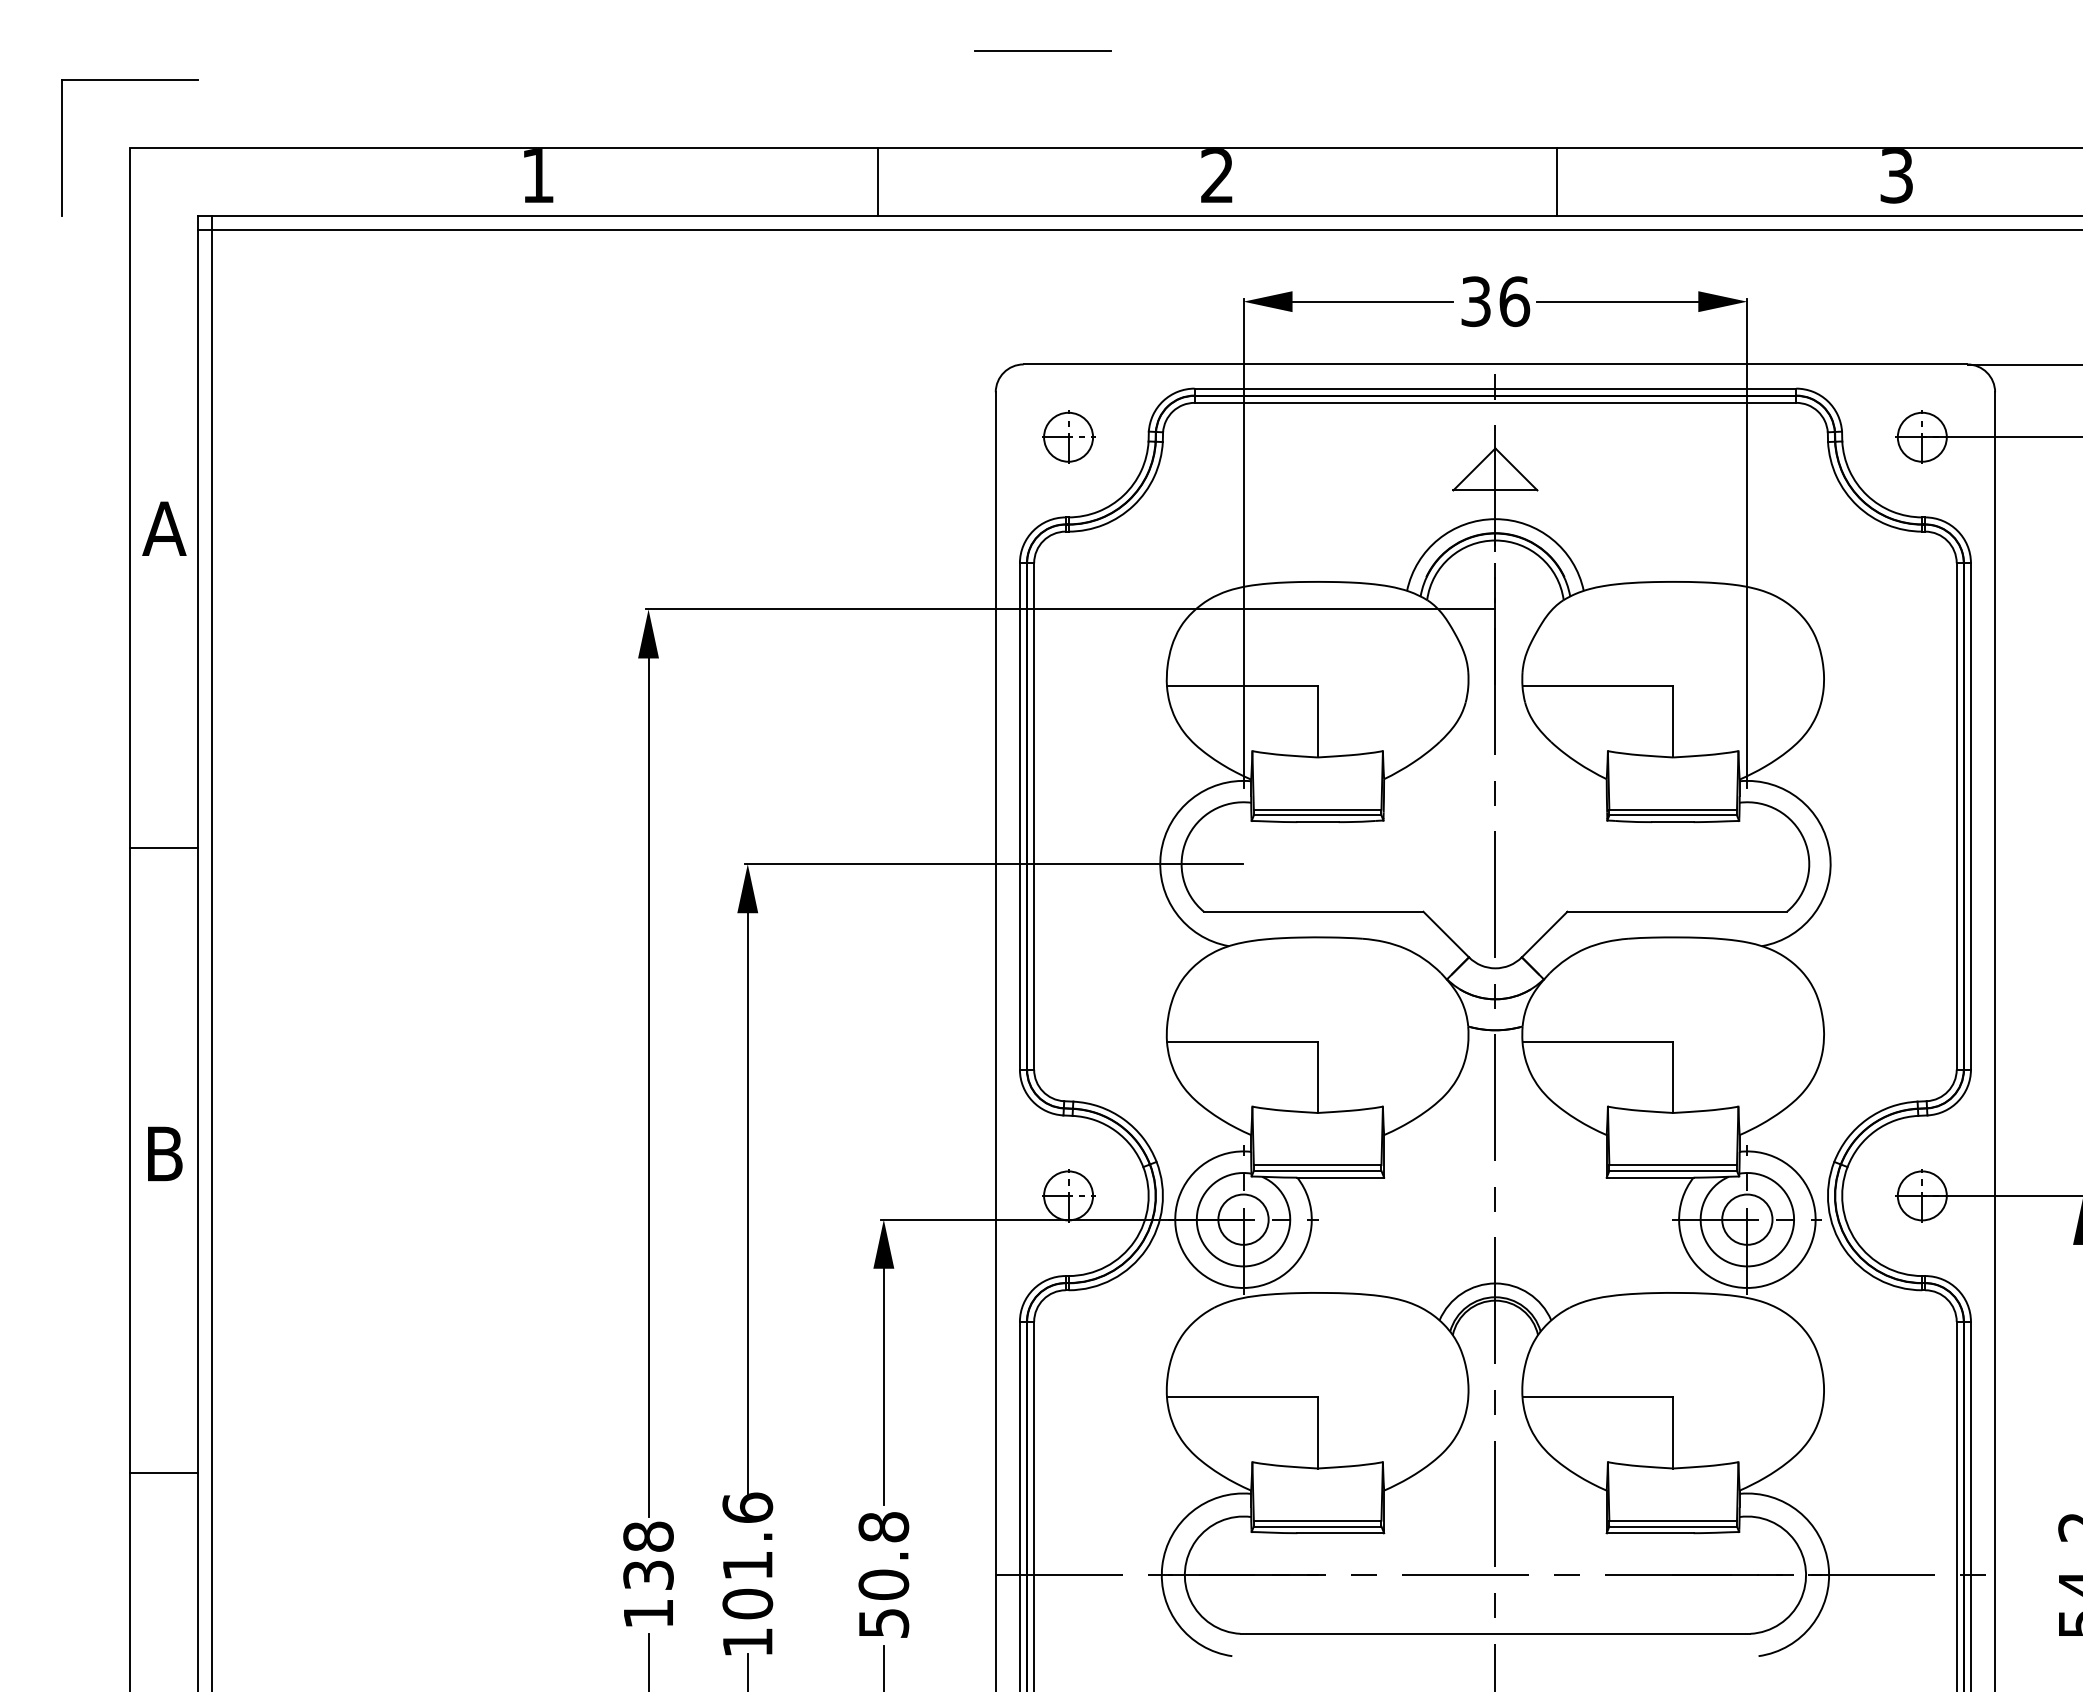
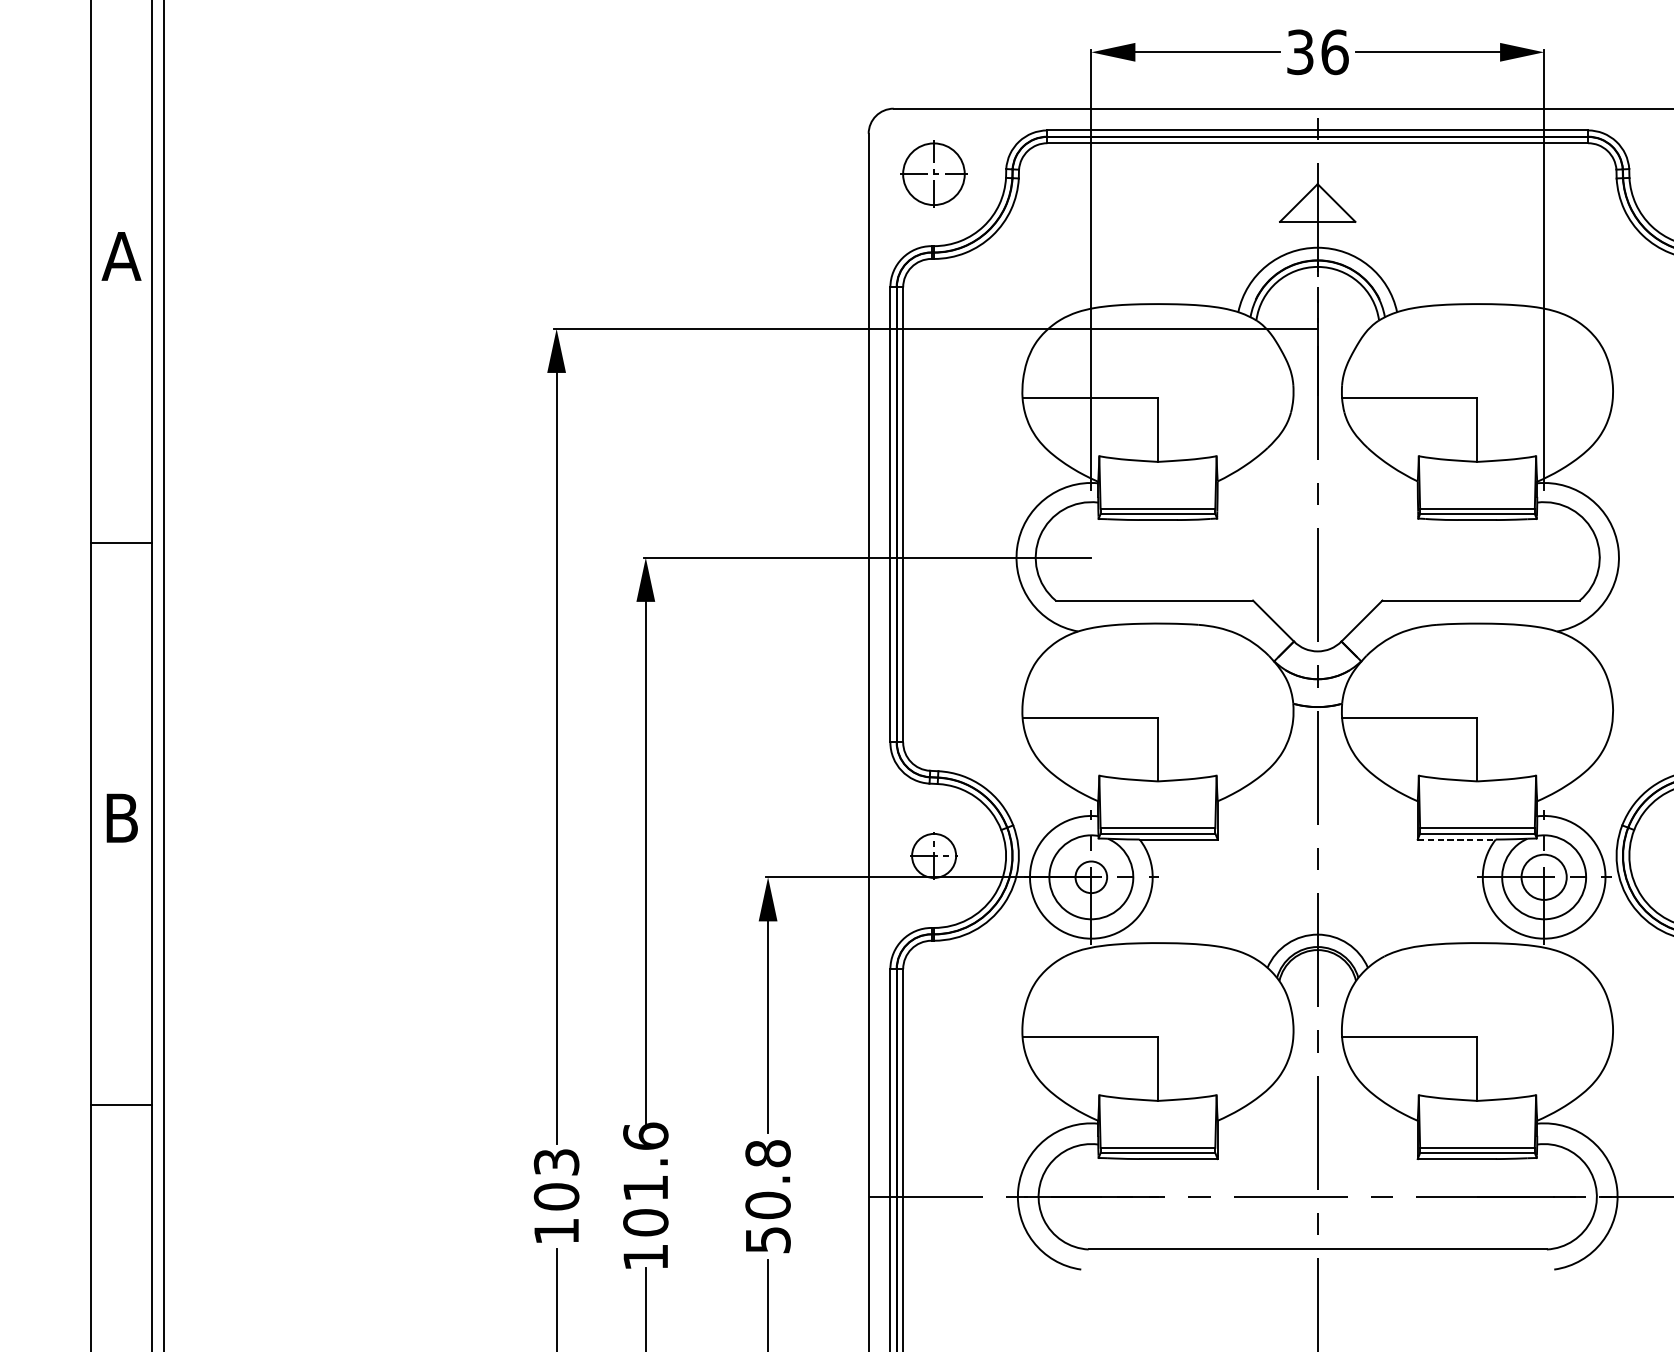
part: (1068, 436) -> (934, 173), size x1.4
line: (1650, 1177) -> (1457, 839), solid -> dashed
circle: (1243, 1219) -> (1091, 877), size x0.7
text: (648, 1555) -> (556, 1179), 138 -> 103

